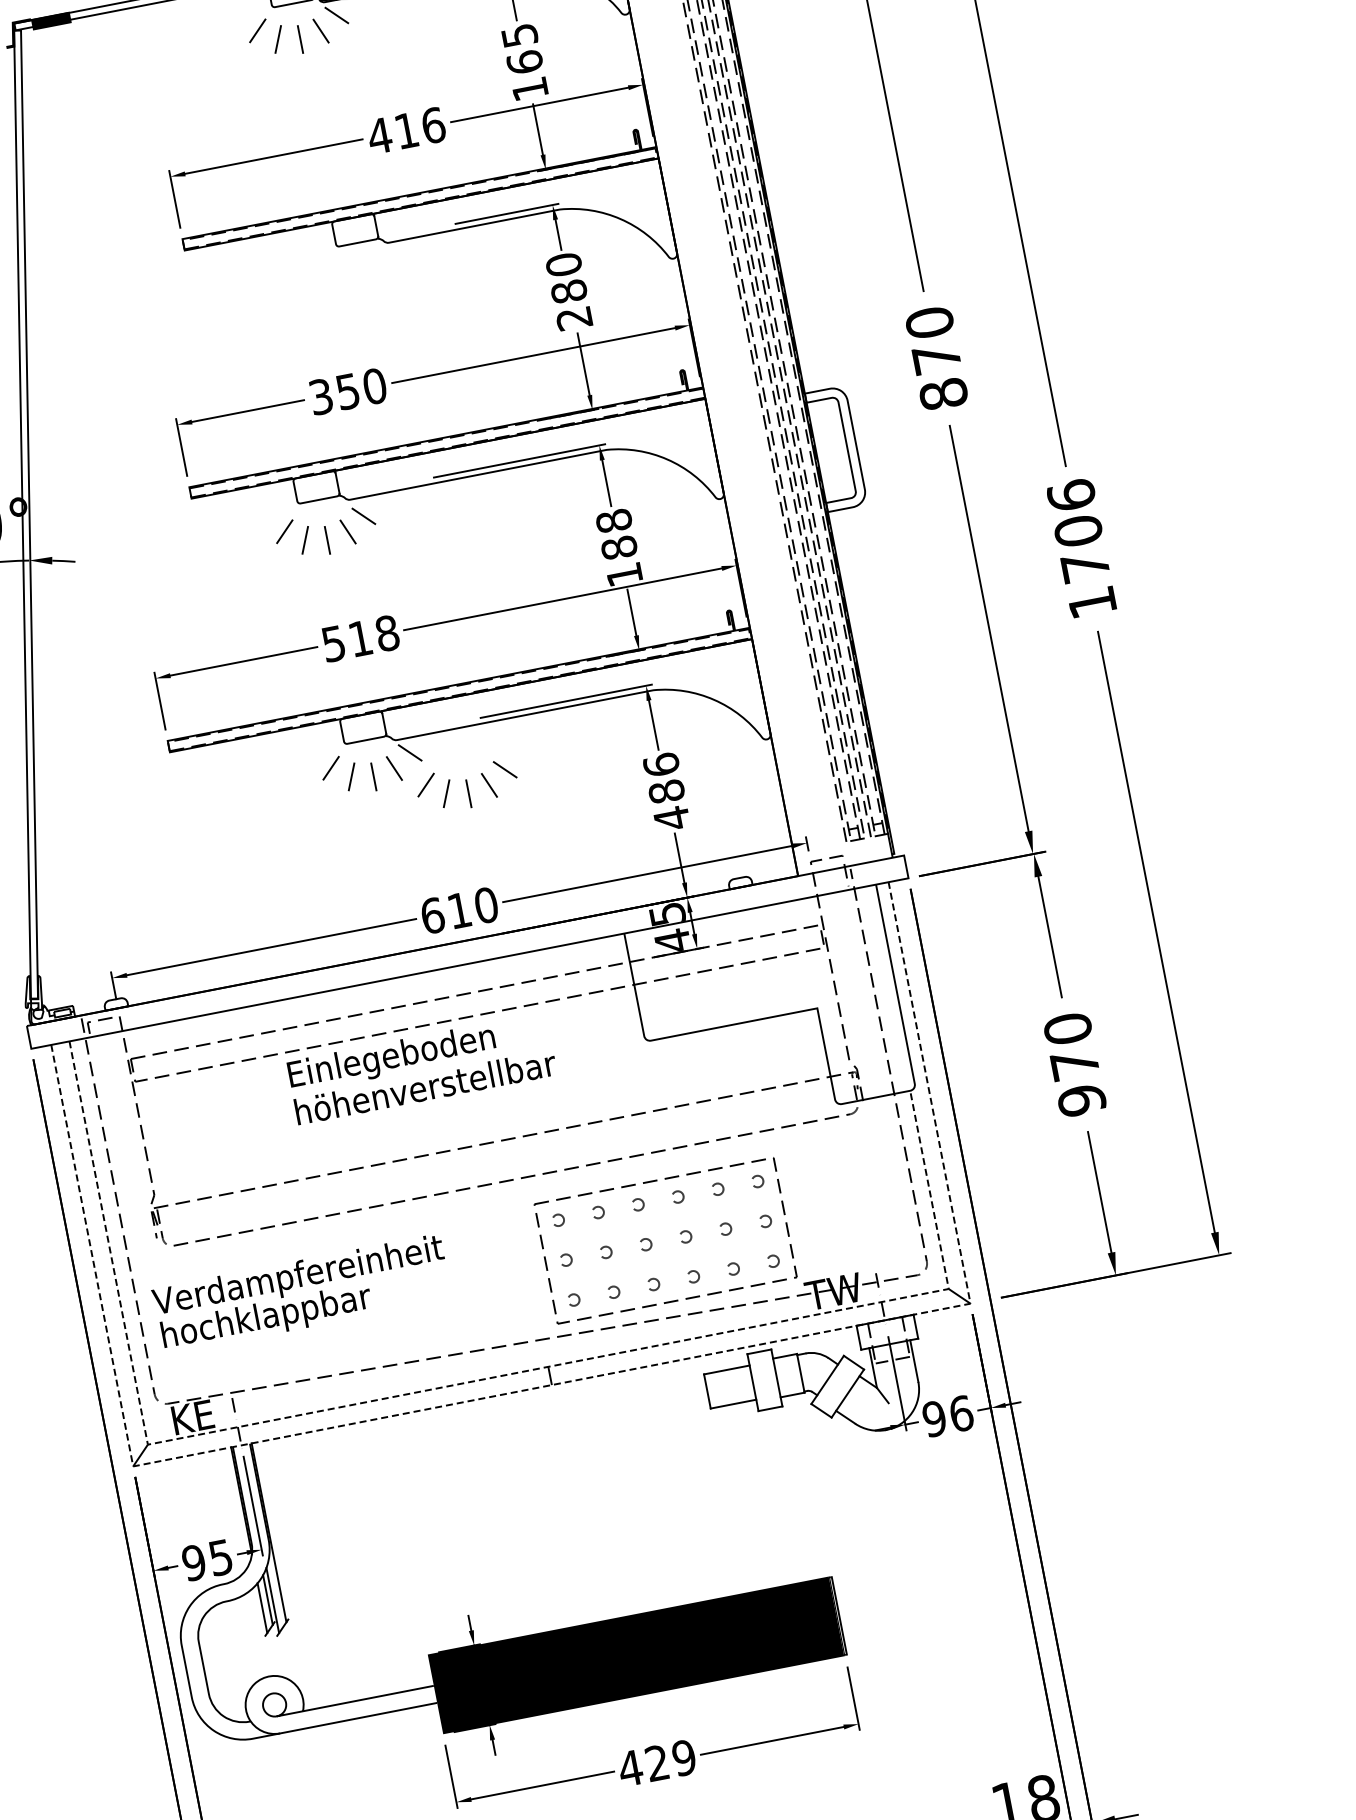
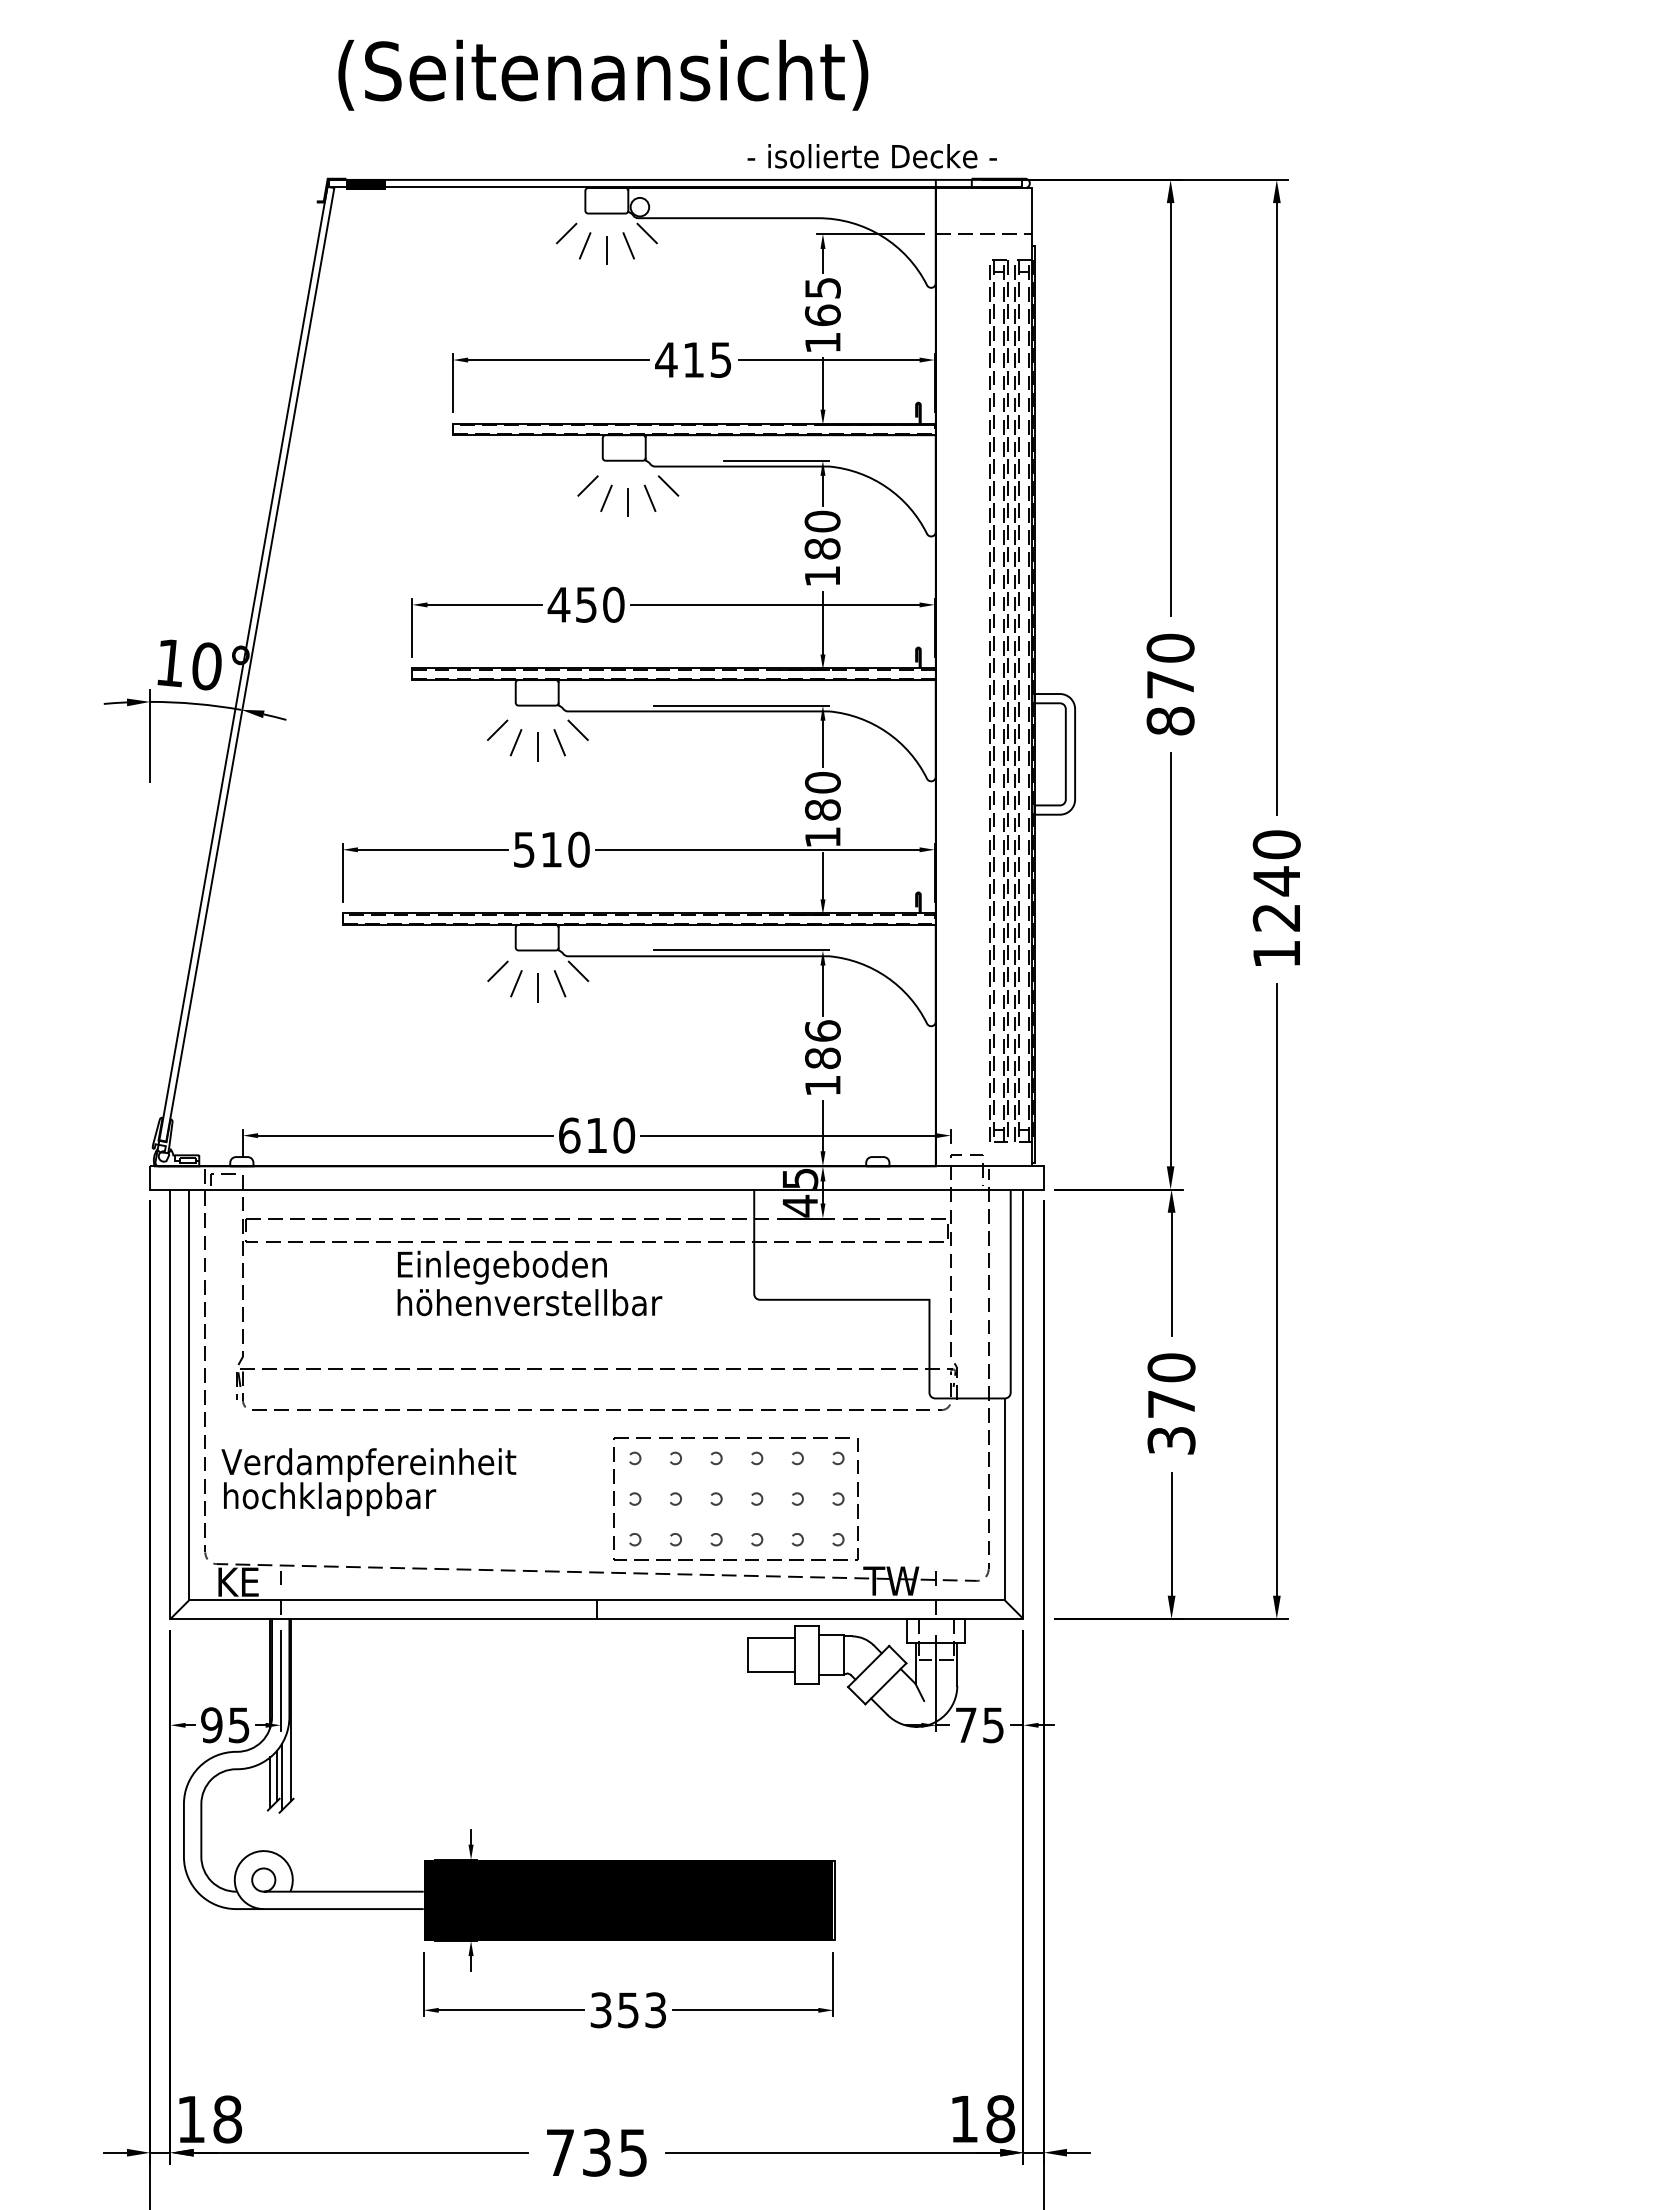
text: (433, 124) -> (721, 359), 416 -> 415
text: (573, 318) -> (821, 576), 280 -> 180
text: (320, 396) -> (558, 604), 350 -> 450
text: (613, 520) -> (822, 782), 188 -> 180
text: (1078, 530) -> (1276, 880), 1706 -> 1240
text: (386, 633) -> (578, 849), 518 -> 510
part: (467, 786) -> (628, 495), moved
text: (671, 818) -> (822, 1085), 486 -> 186
text: (1081, 1100) -> (1171, 1440), 970 -> 370
line: (552, 1384) -> (597, 1618), dashed -> solid
line: (445, 1386) -> (492, 1600), dashed -> solid
text: (947, 1416) -> (979, 1725), 96 -> 75
text: (656, 1763) -> (627, 2010), 429 -> 353

